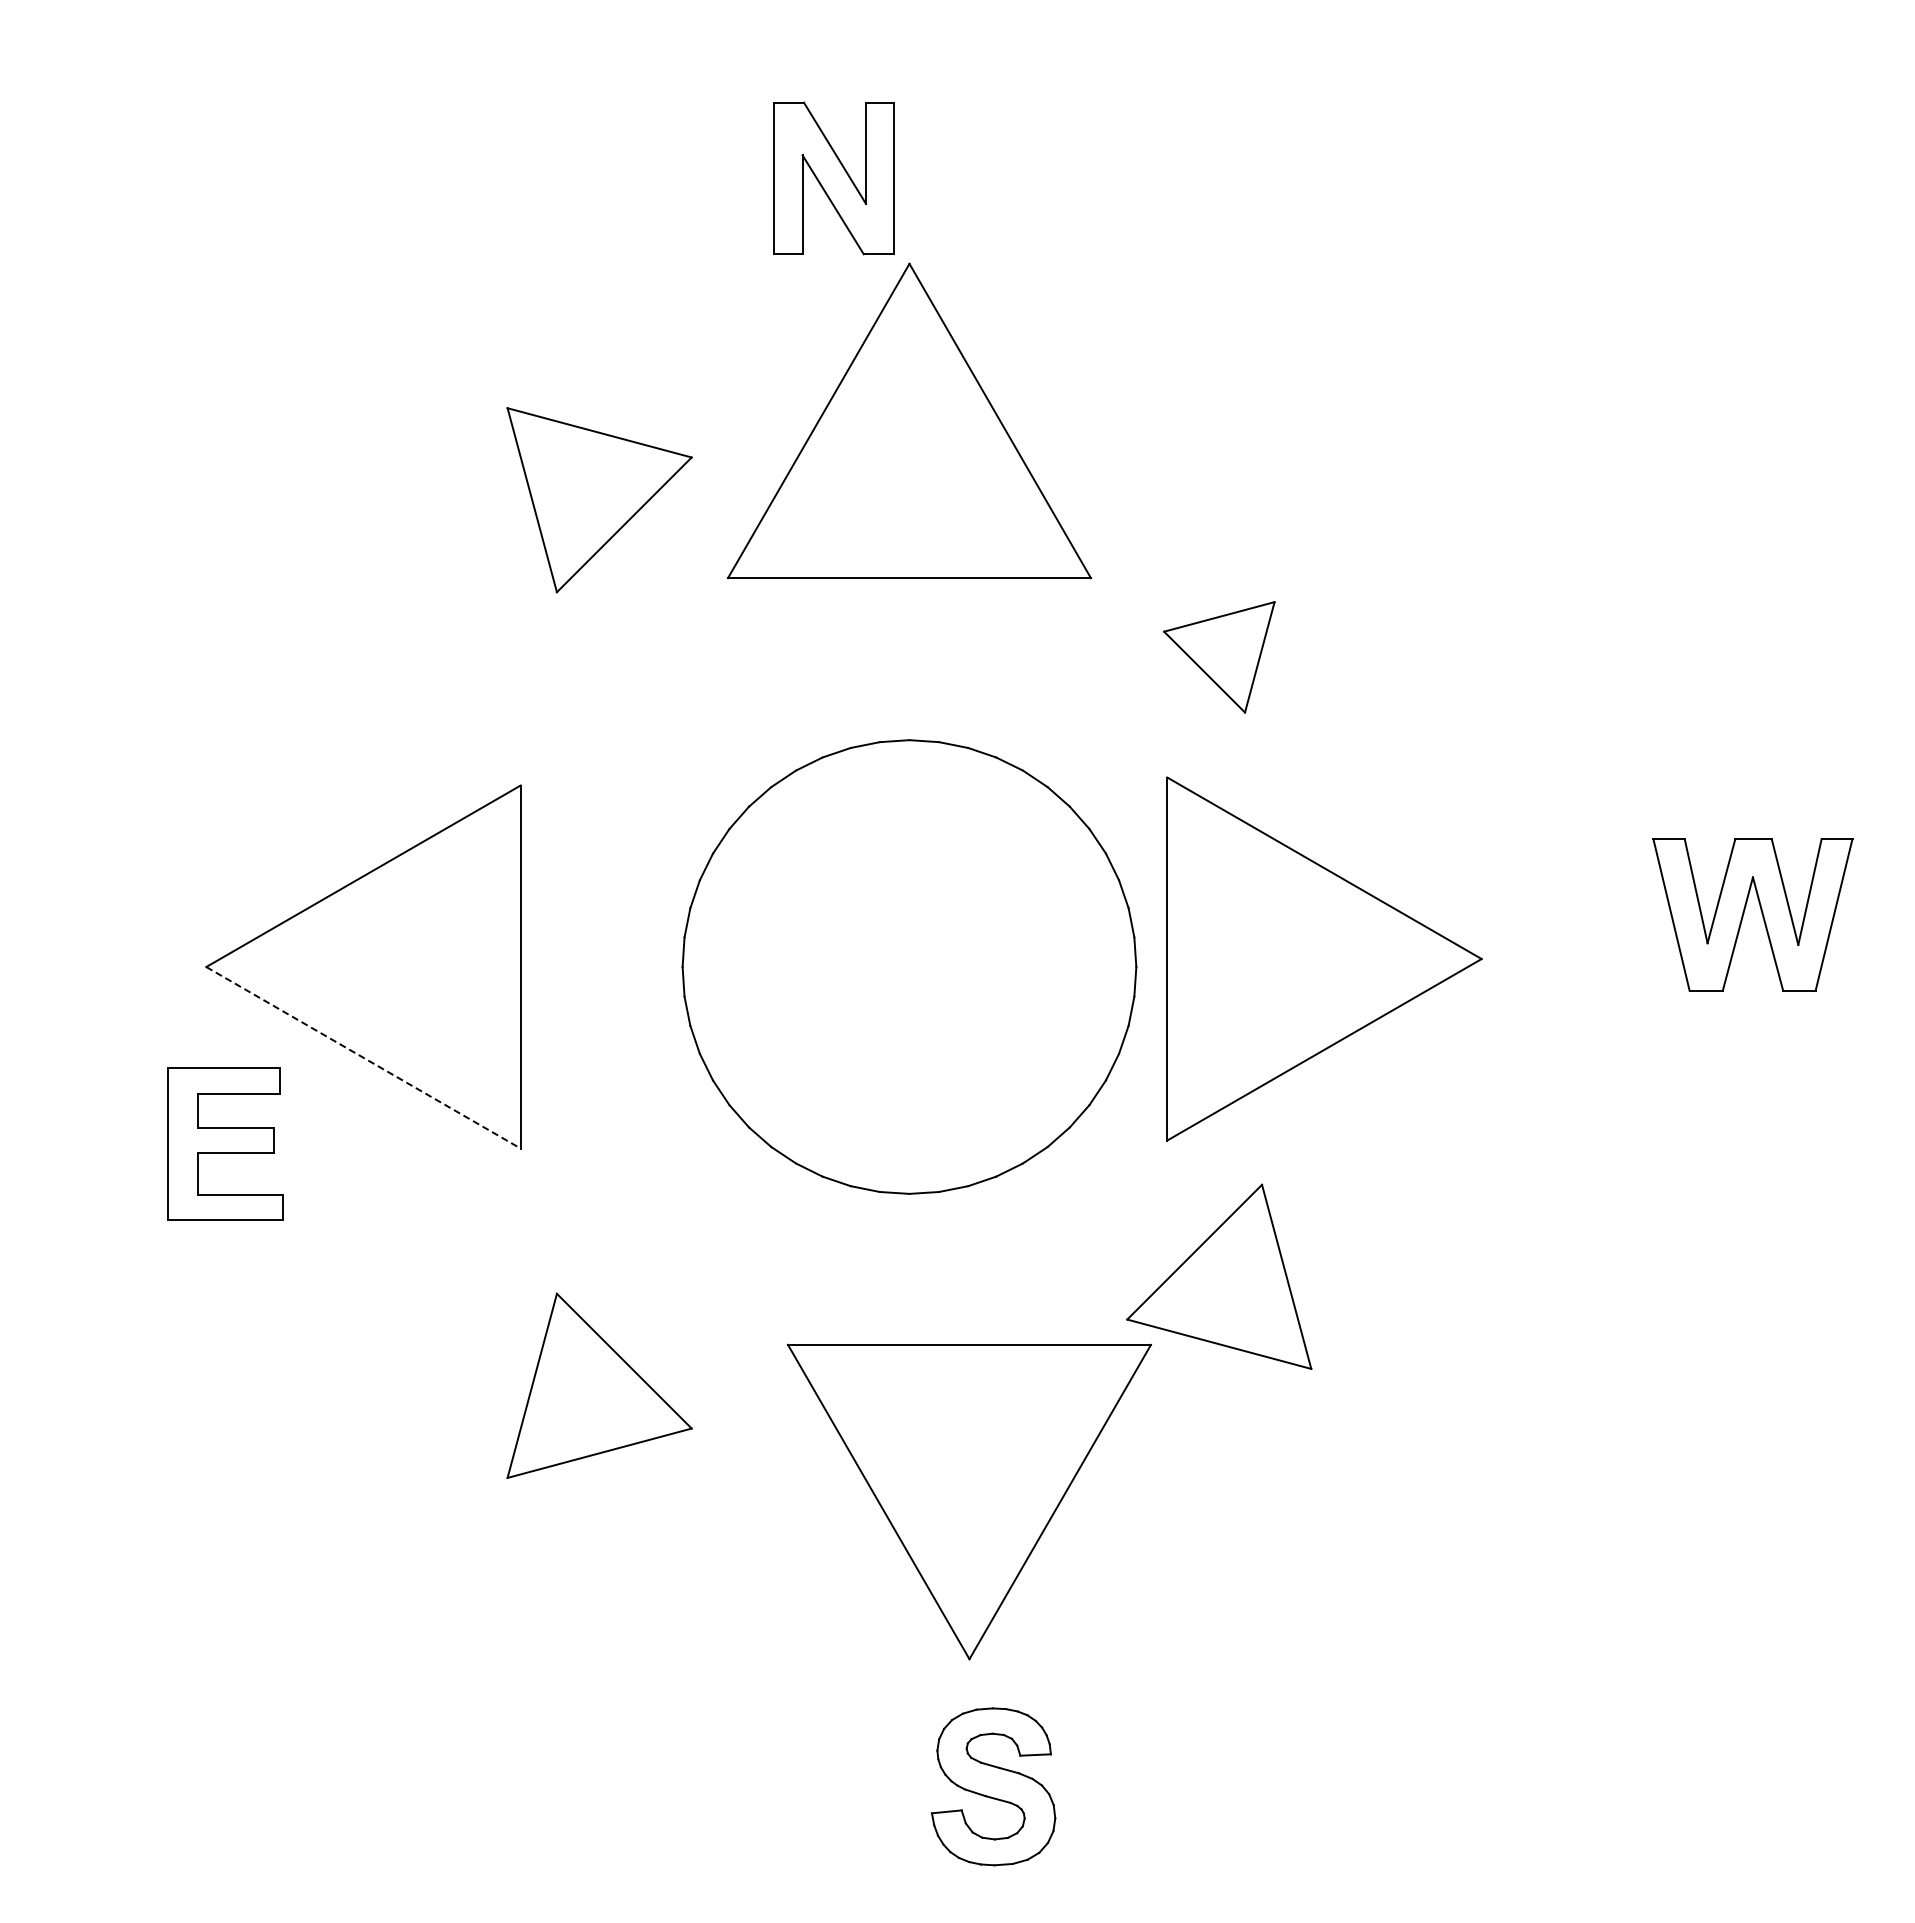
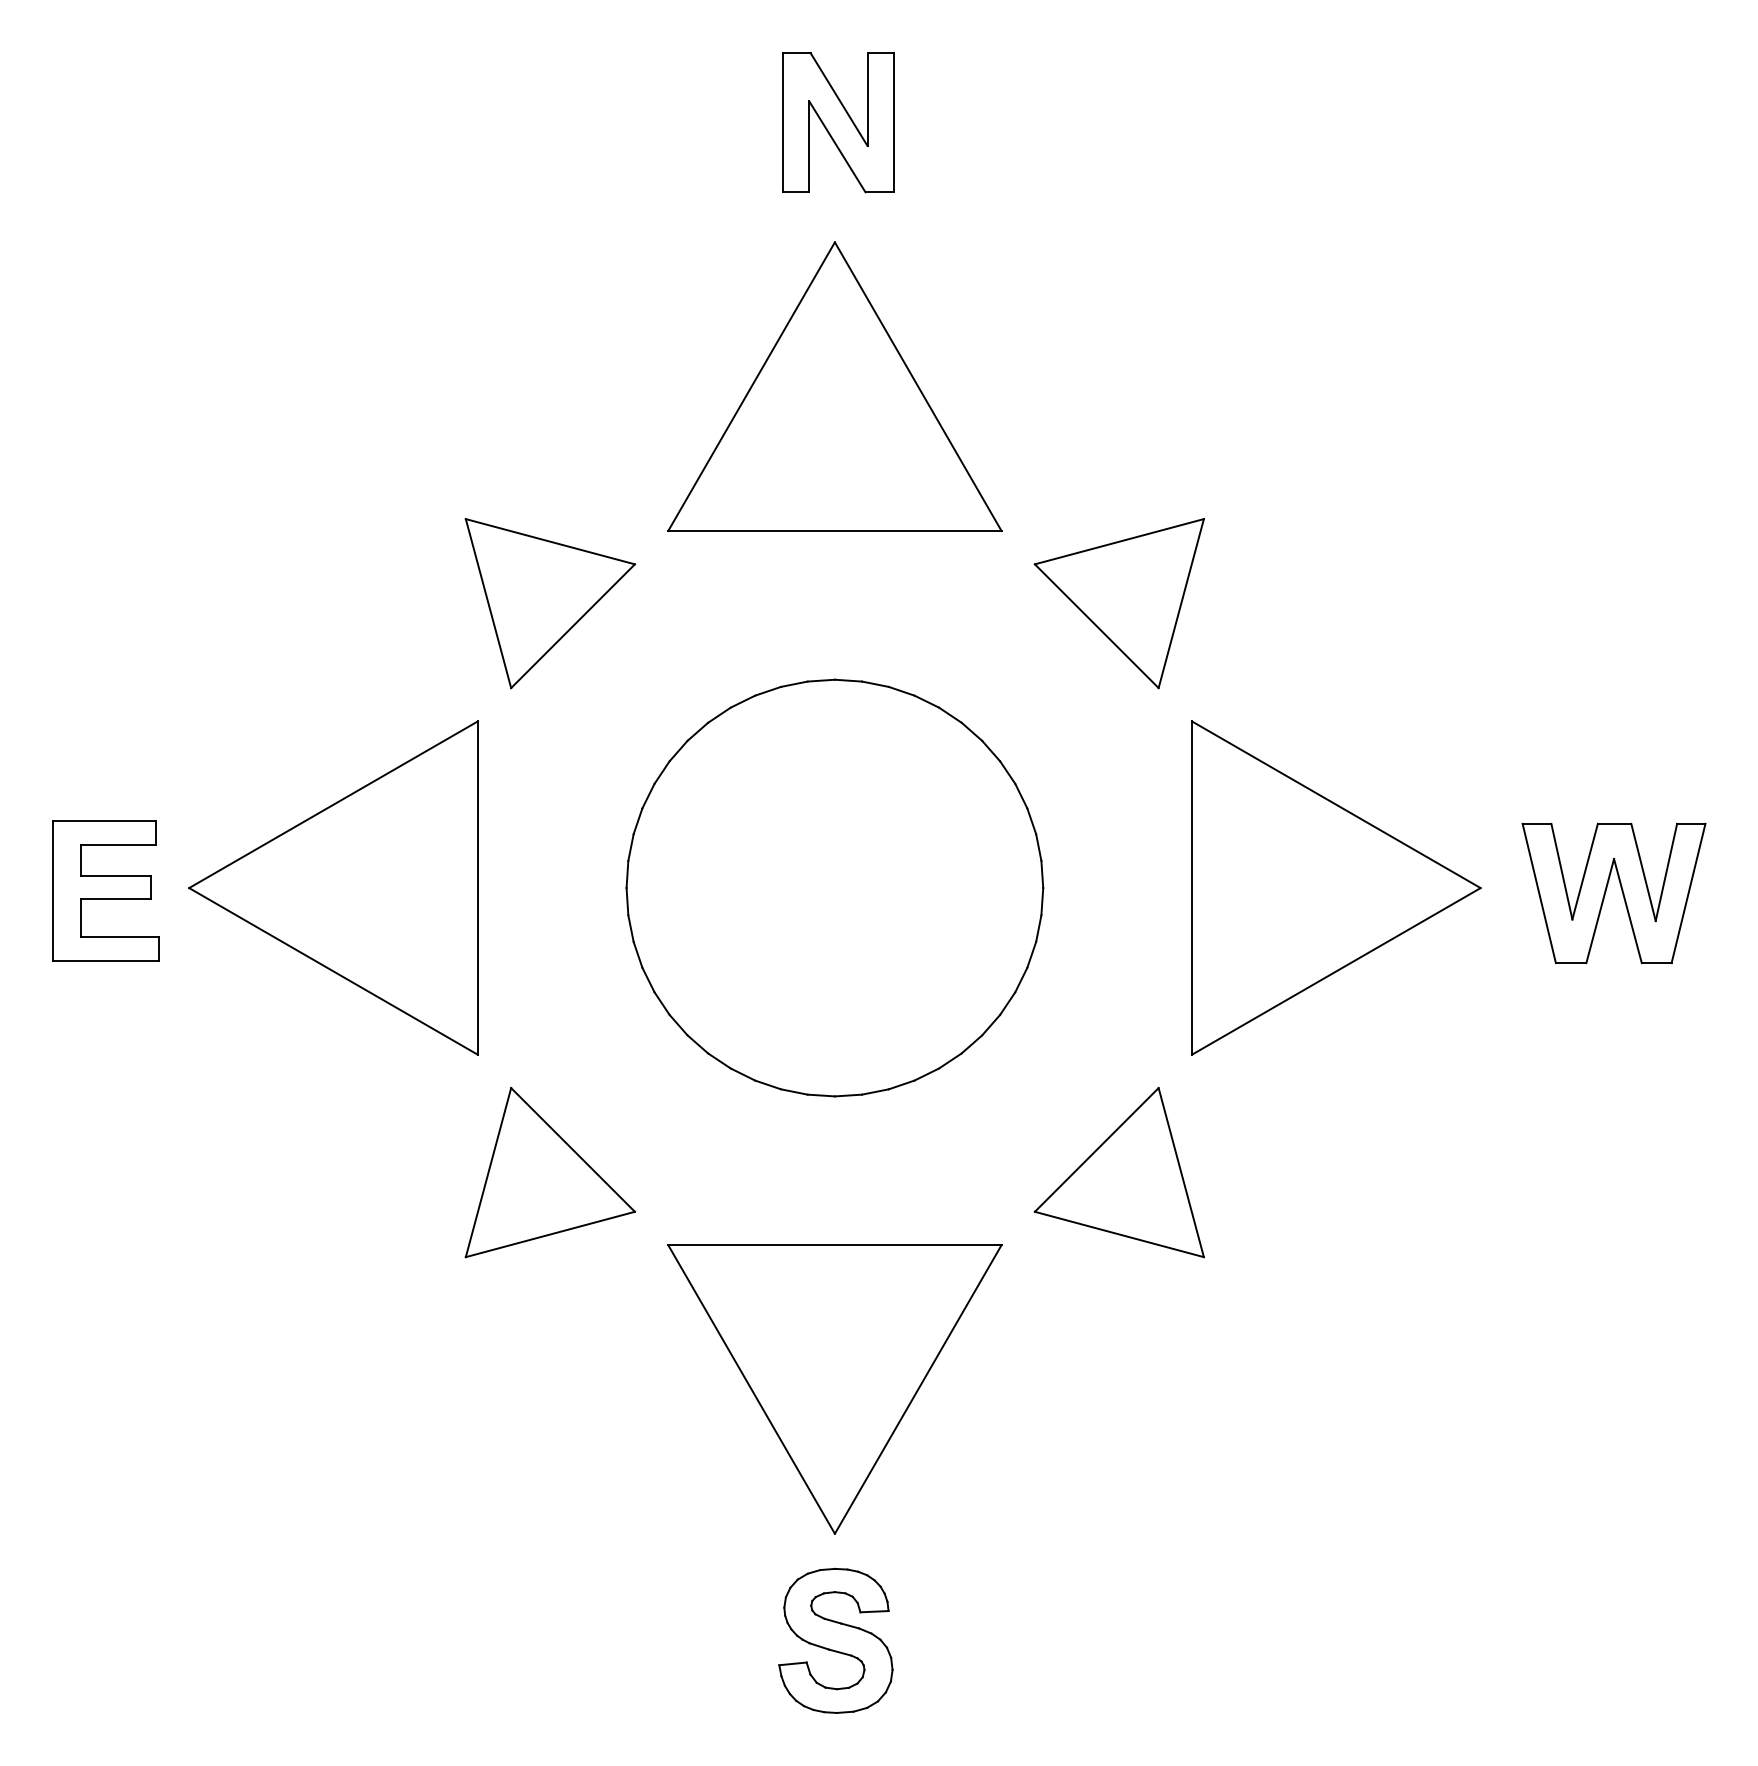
part: (833, 178) -> (837, 122), moved
part: (599, 500) -> (550, 603), moved
part: (1219, 657) -> (1119, 603), size x1.67
part: (1745, 910) -> (1607, 889), moved
part: (1324, 958) -> (1336, 887), moved
line: (363, 1058) -> (333, 972), dashed -> solid
part: (225, 1143) -> (105, 890), moved
part: (599, 1385) -> (550, 1172), moved
part: (969, 1501) -> (834, 1388), moved
part: (993, 1786) -> (835, 1640), moved

